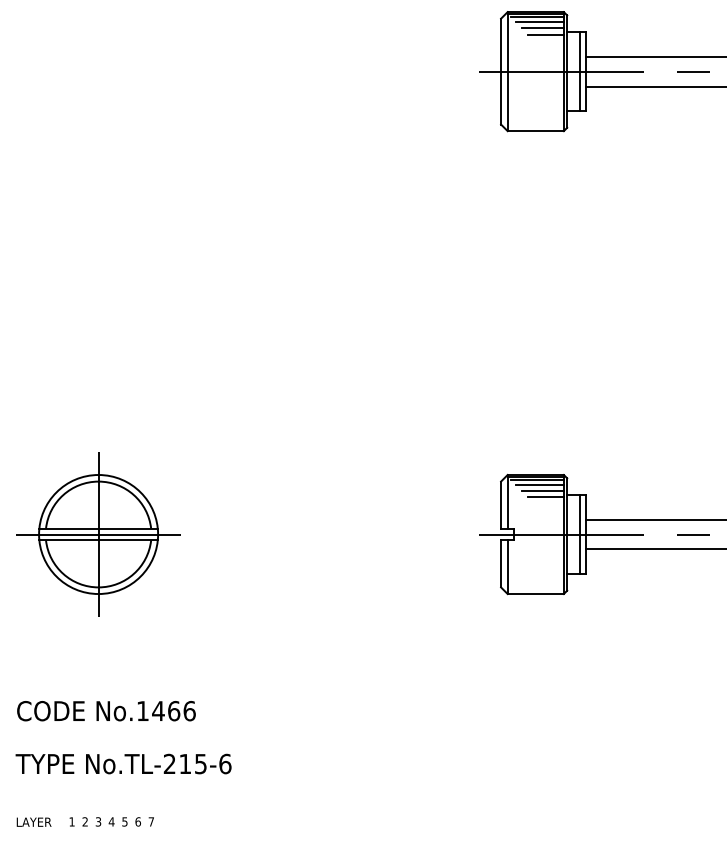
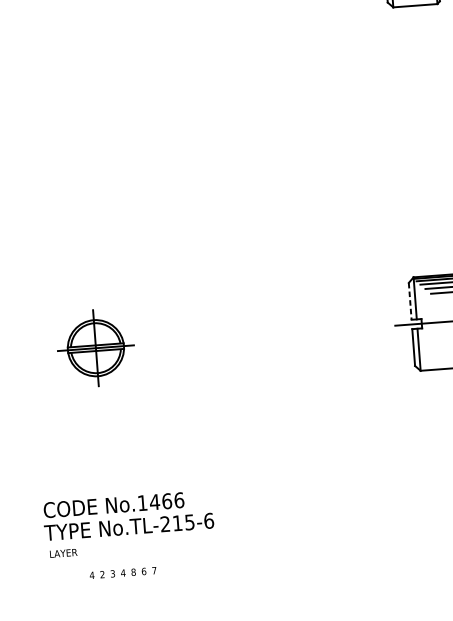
line: (501, 505) -> (410, 301), solid -> dashed
part: (98, 534) -> (95, 348), size x0.6
text: (106, 711) -> (114, 505), moved
text: (33, 821) -> (63, 552), moved
text: (71, 821) -> (91, 575), 1 -> 4
text: (124, 821) -> (133, 571), 5 -> 8

